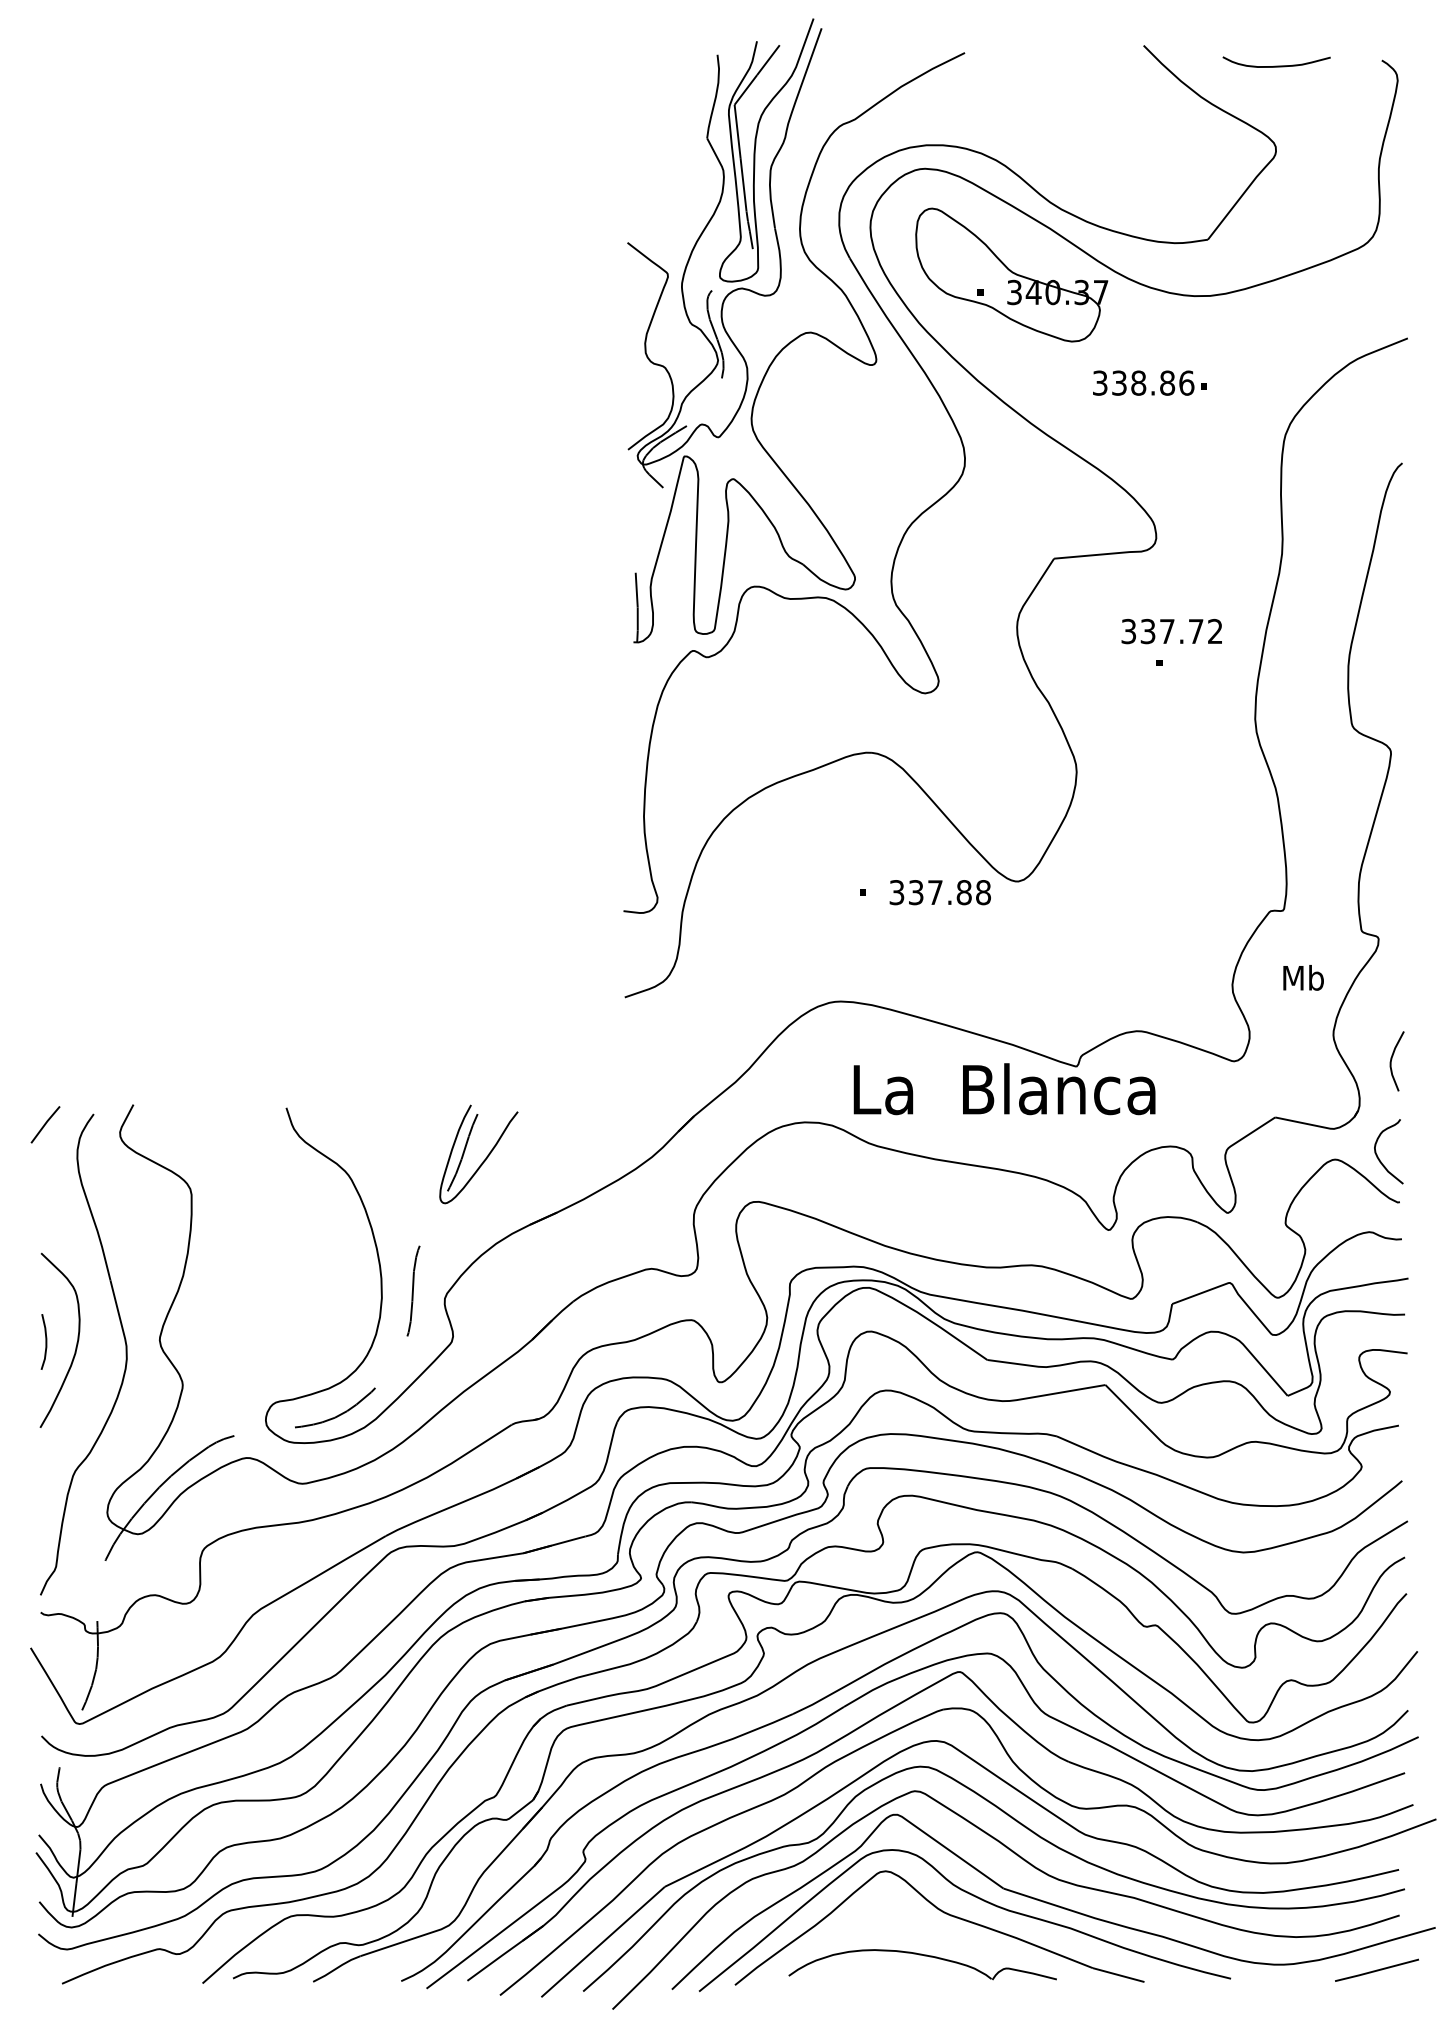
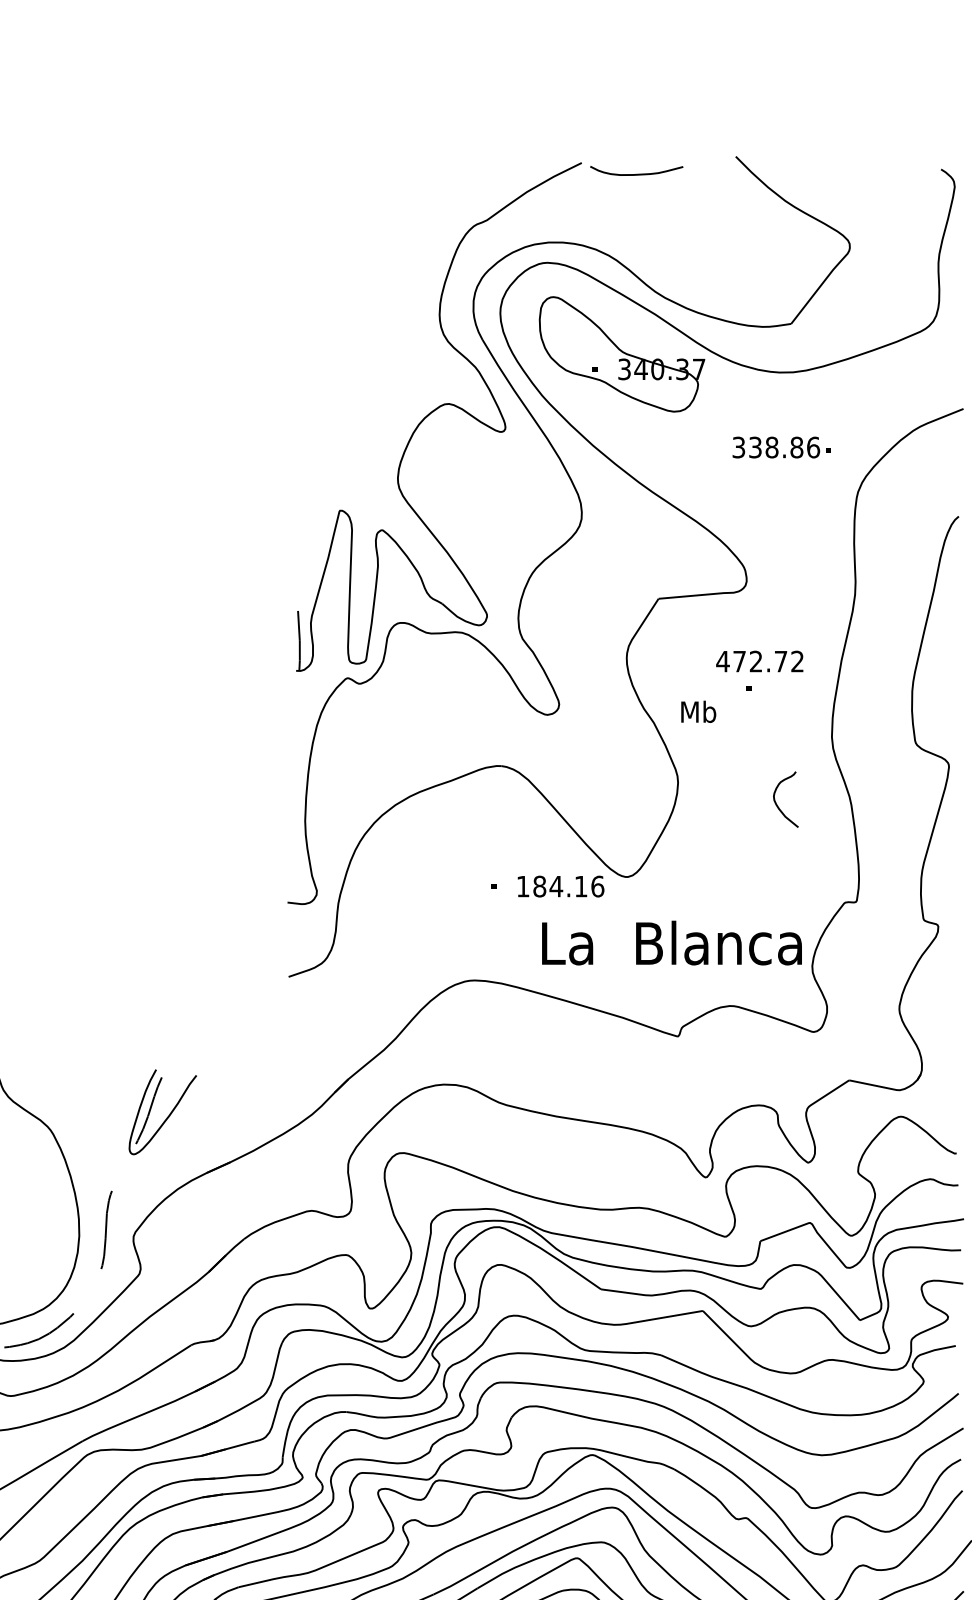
curve: (1276, 65) -> (636, 173), moved
part: (724, 253) -> (374, 335), removed
text: (1149, 382) -> (781, 446), moved
text: (1147, 631) -> (739, 661), 337.72 -> 472.72
text: (940, 892) -> (560, 886), 337.88 -> 184.16
text: (1303, 977) -> (698, 711), moved
curve: (1392, 1059) -> (950, 1030), removed
text: (1004, 1089) -> (671, 943), moved
curve: (1378, 1156) -> (777, 803), moved

